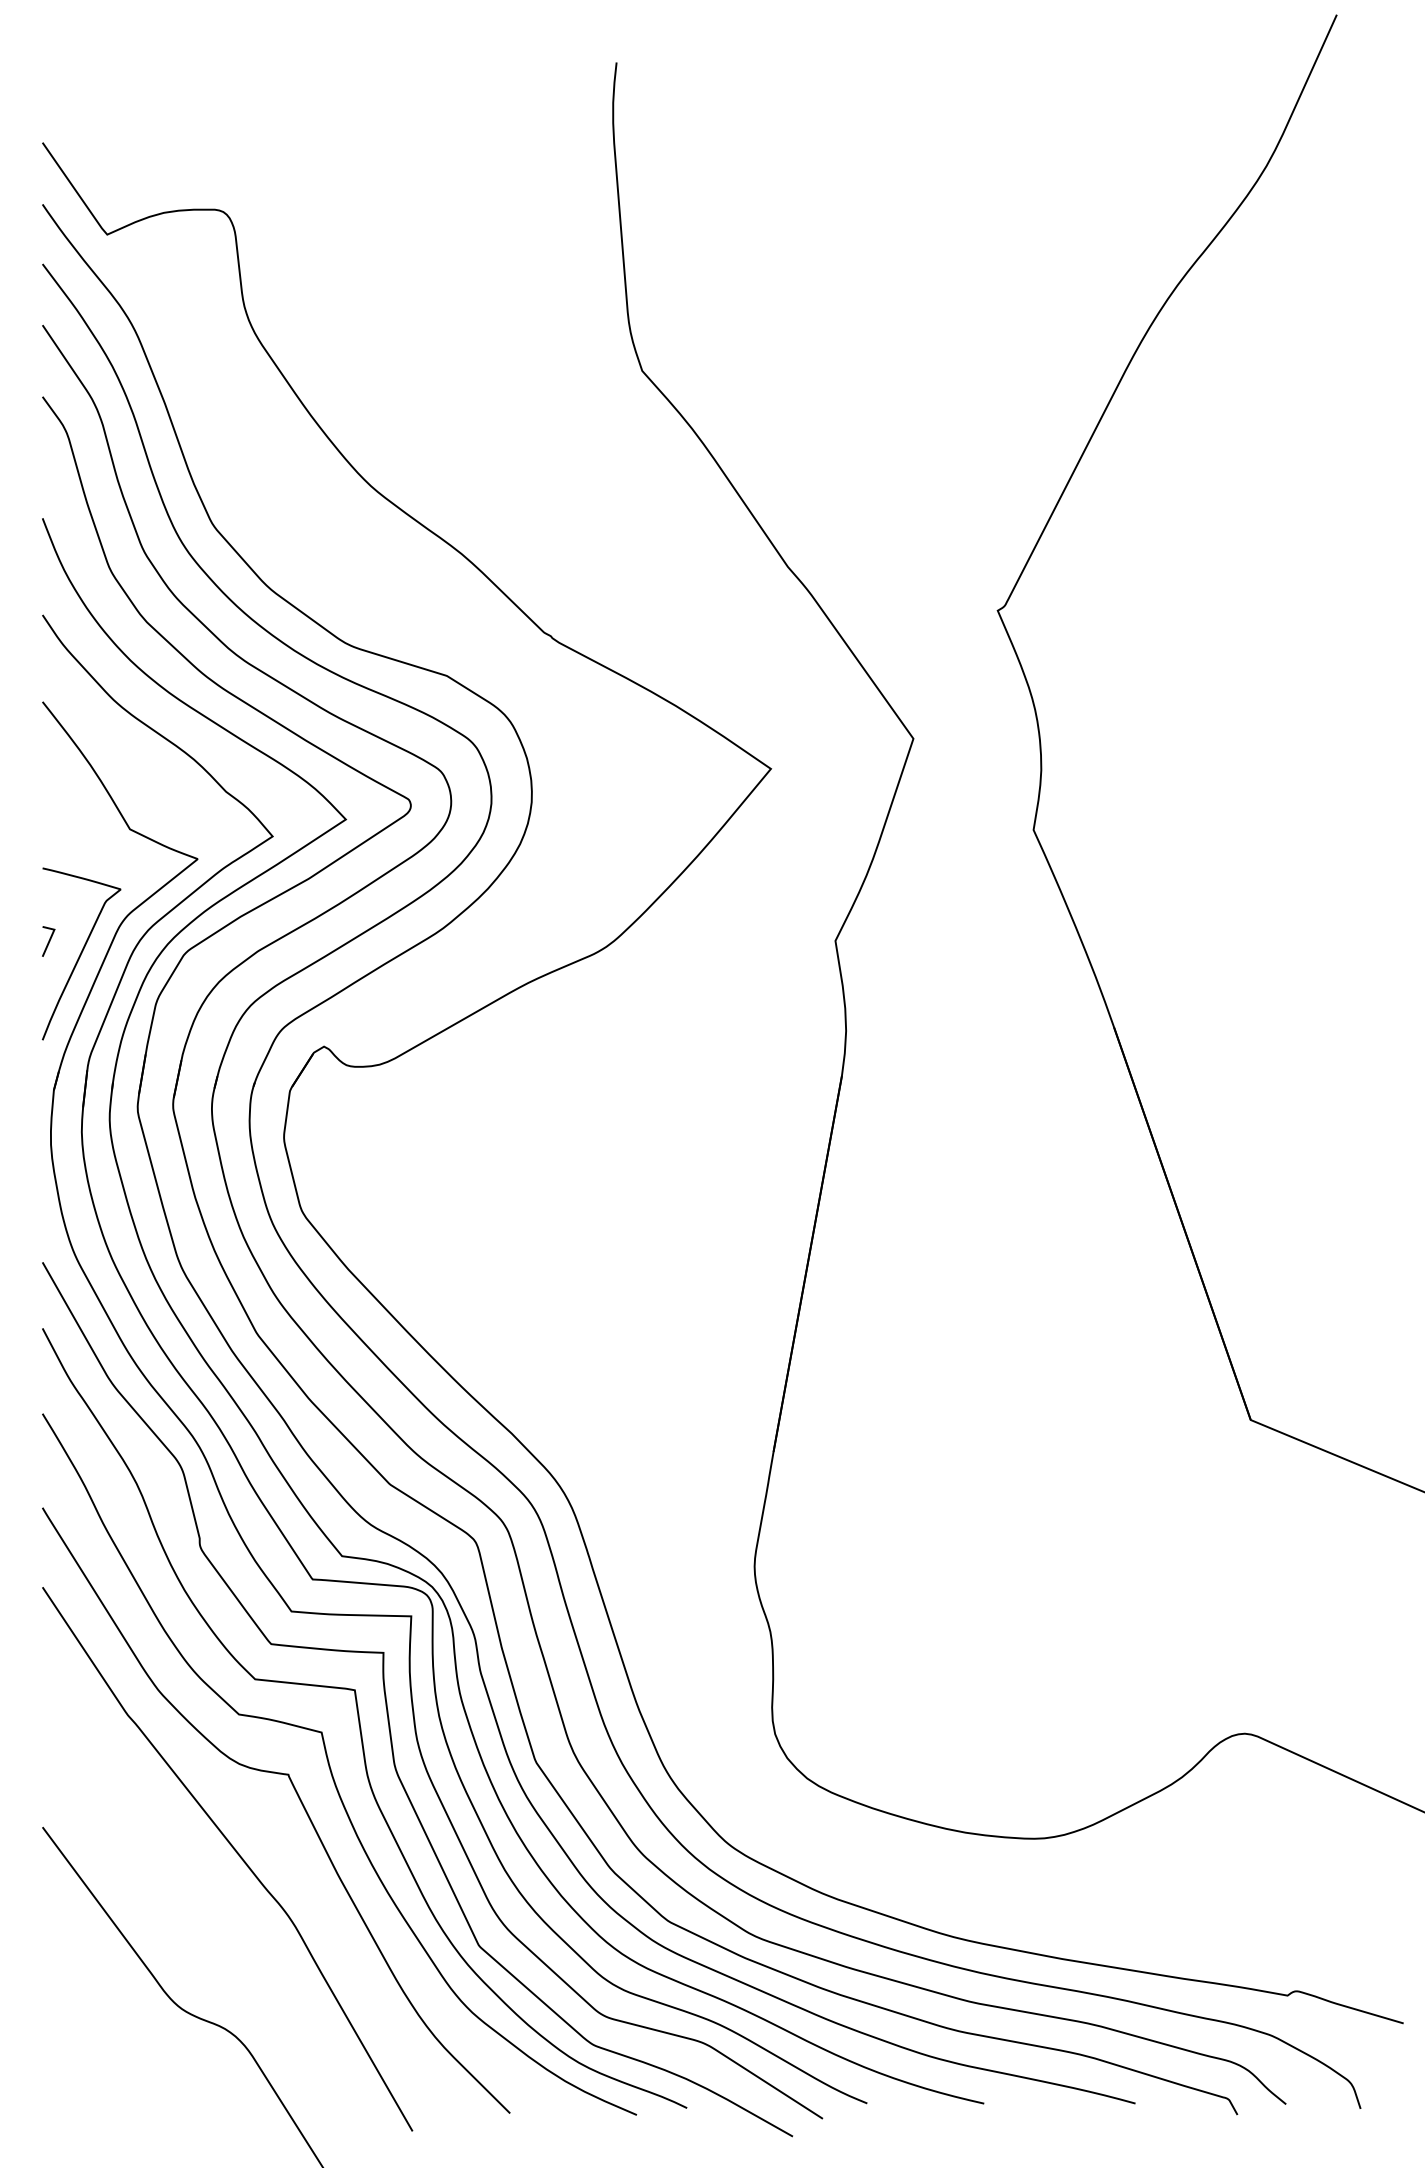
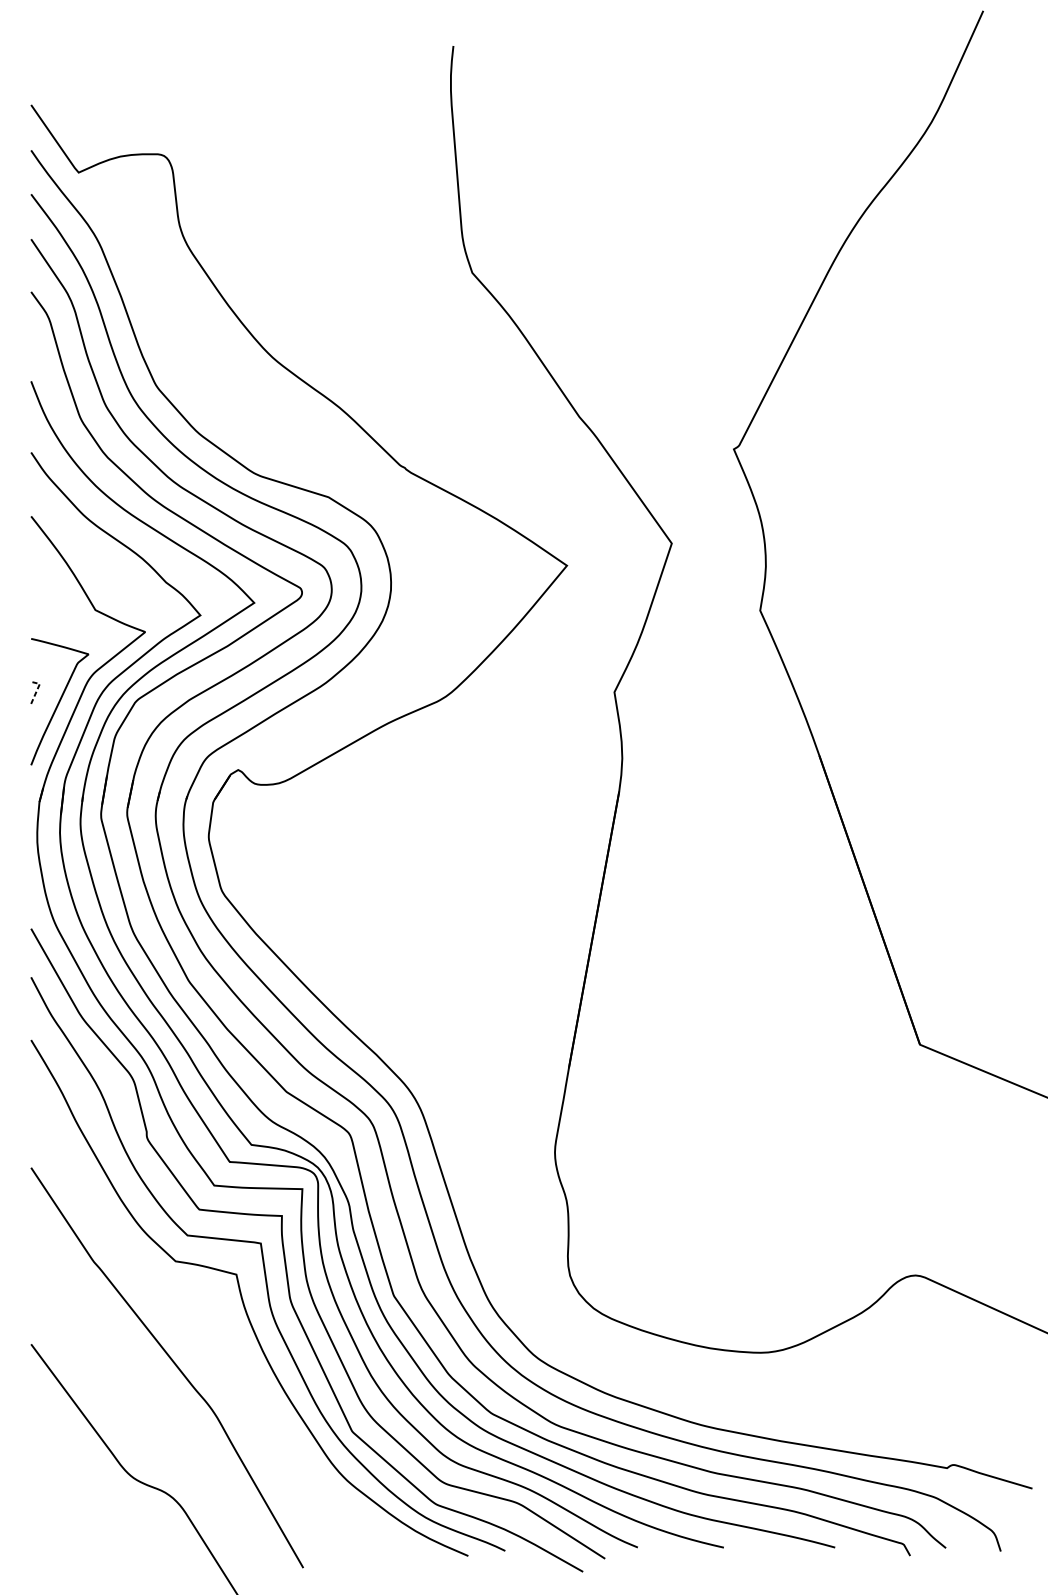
line: (51, 936) -> (37, 688), solid -> dashed
curve: (298, 1798) -> (219, 1323), removed

